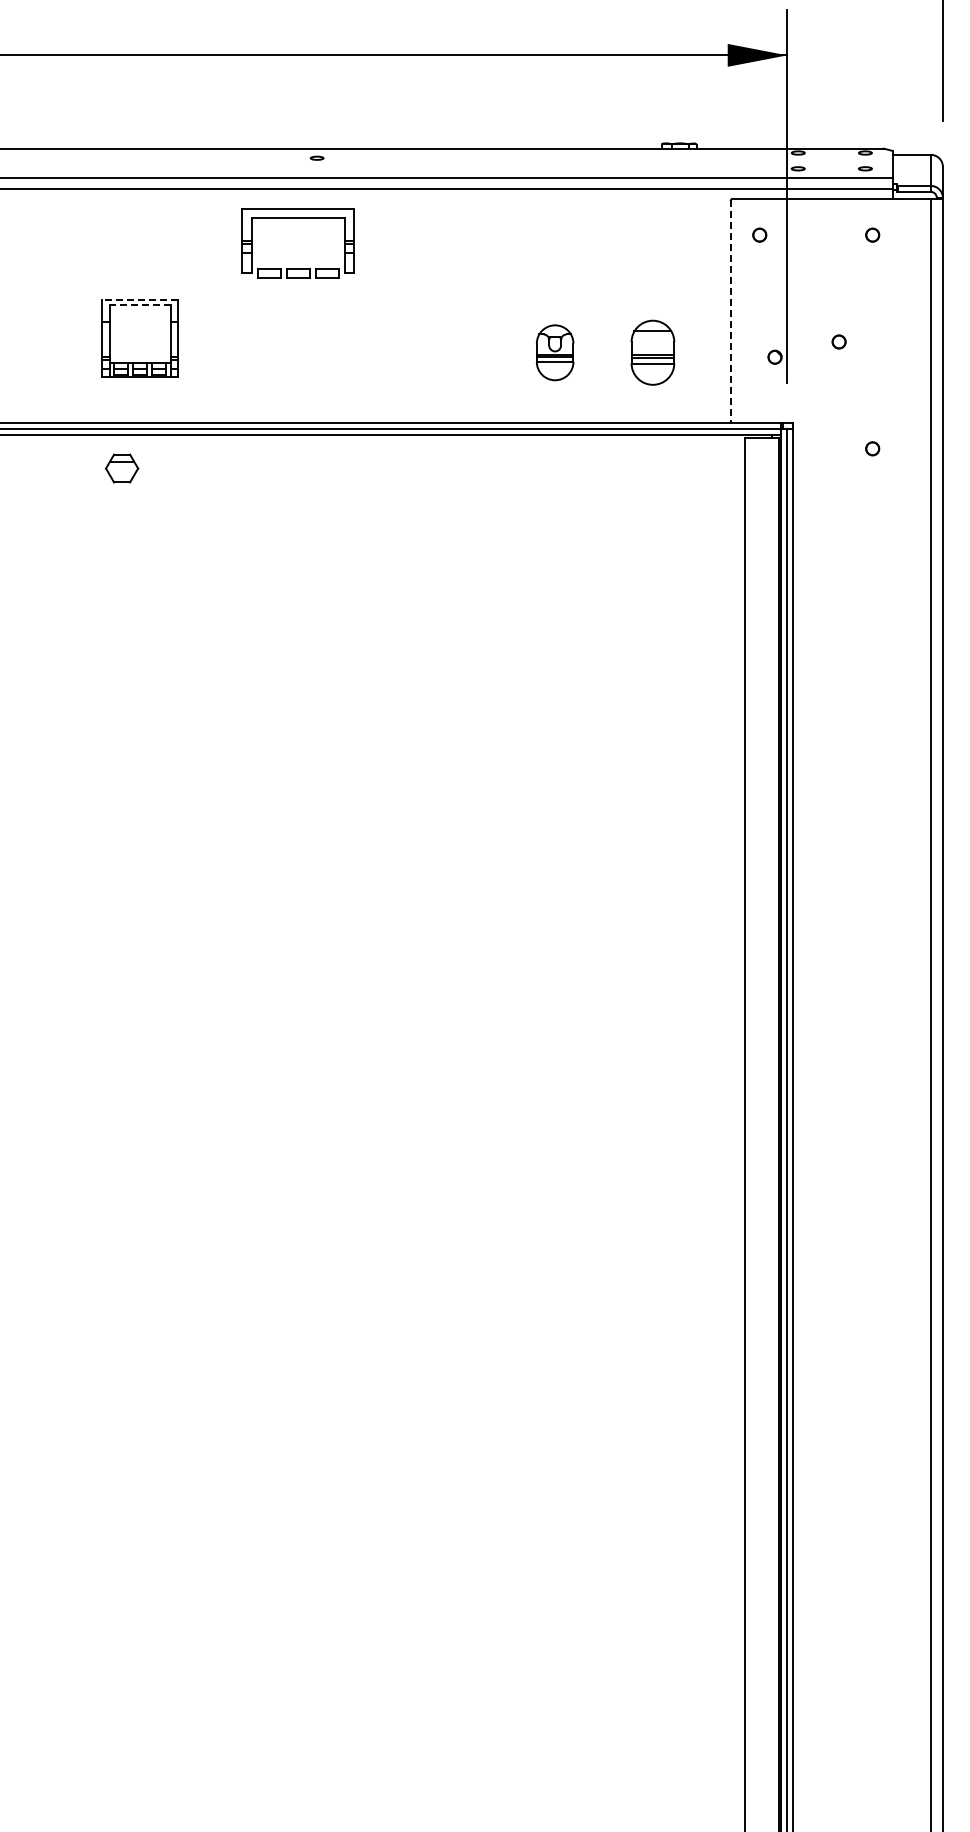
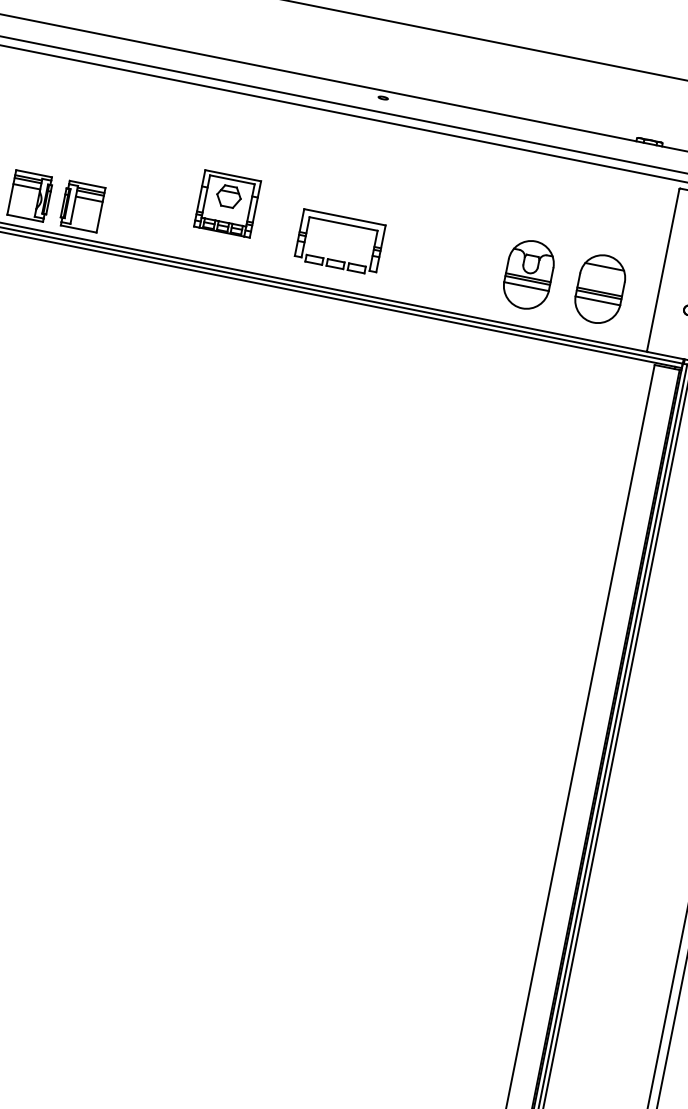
part: (297, 218) -> (343, 223), moved
line: (139, 299) -> (232, 175), dashed -> solid
line: (140, 305) -> (232, 179), dashed -> solid
line: (730, 311) -> (662, 270), dashed -> solid
part: (554, 352) -> (528, 274), size x1.67
part: (652, 352) -> (599, 288), size x1.43
part: (121, 468) -> (228, 196), moved

